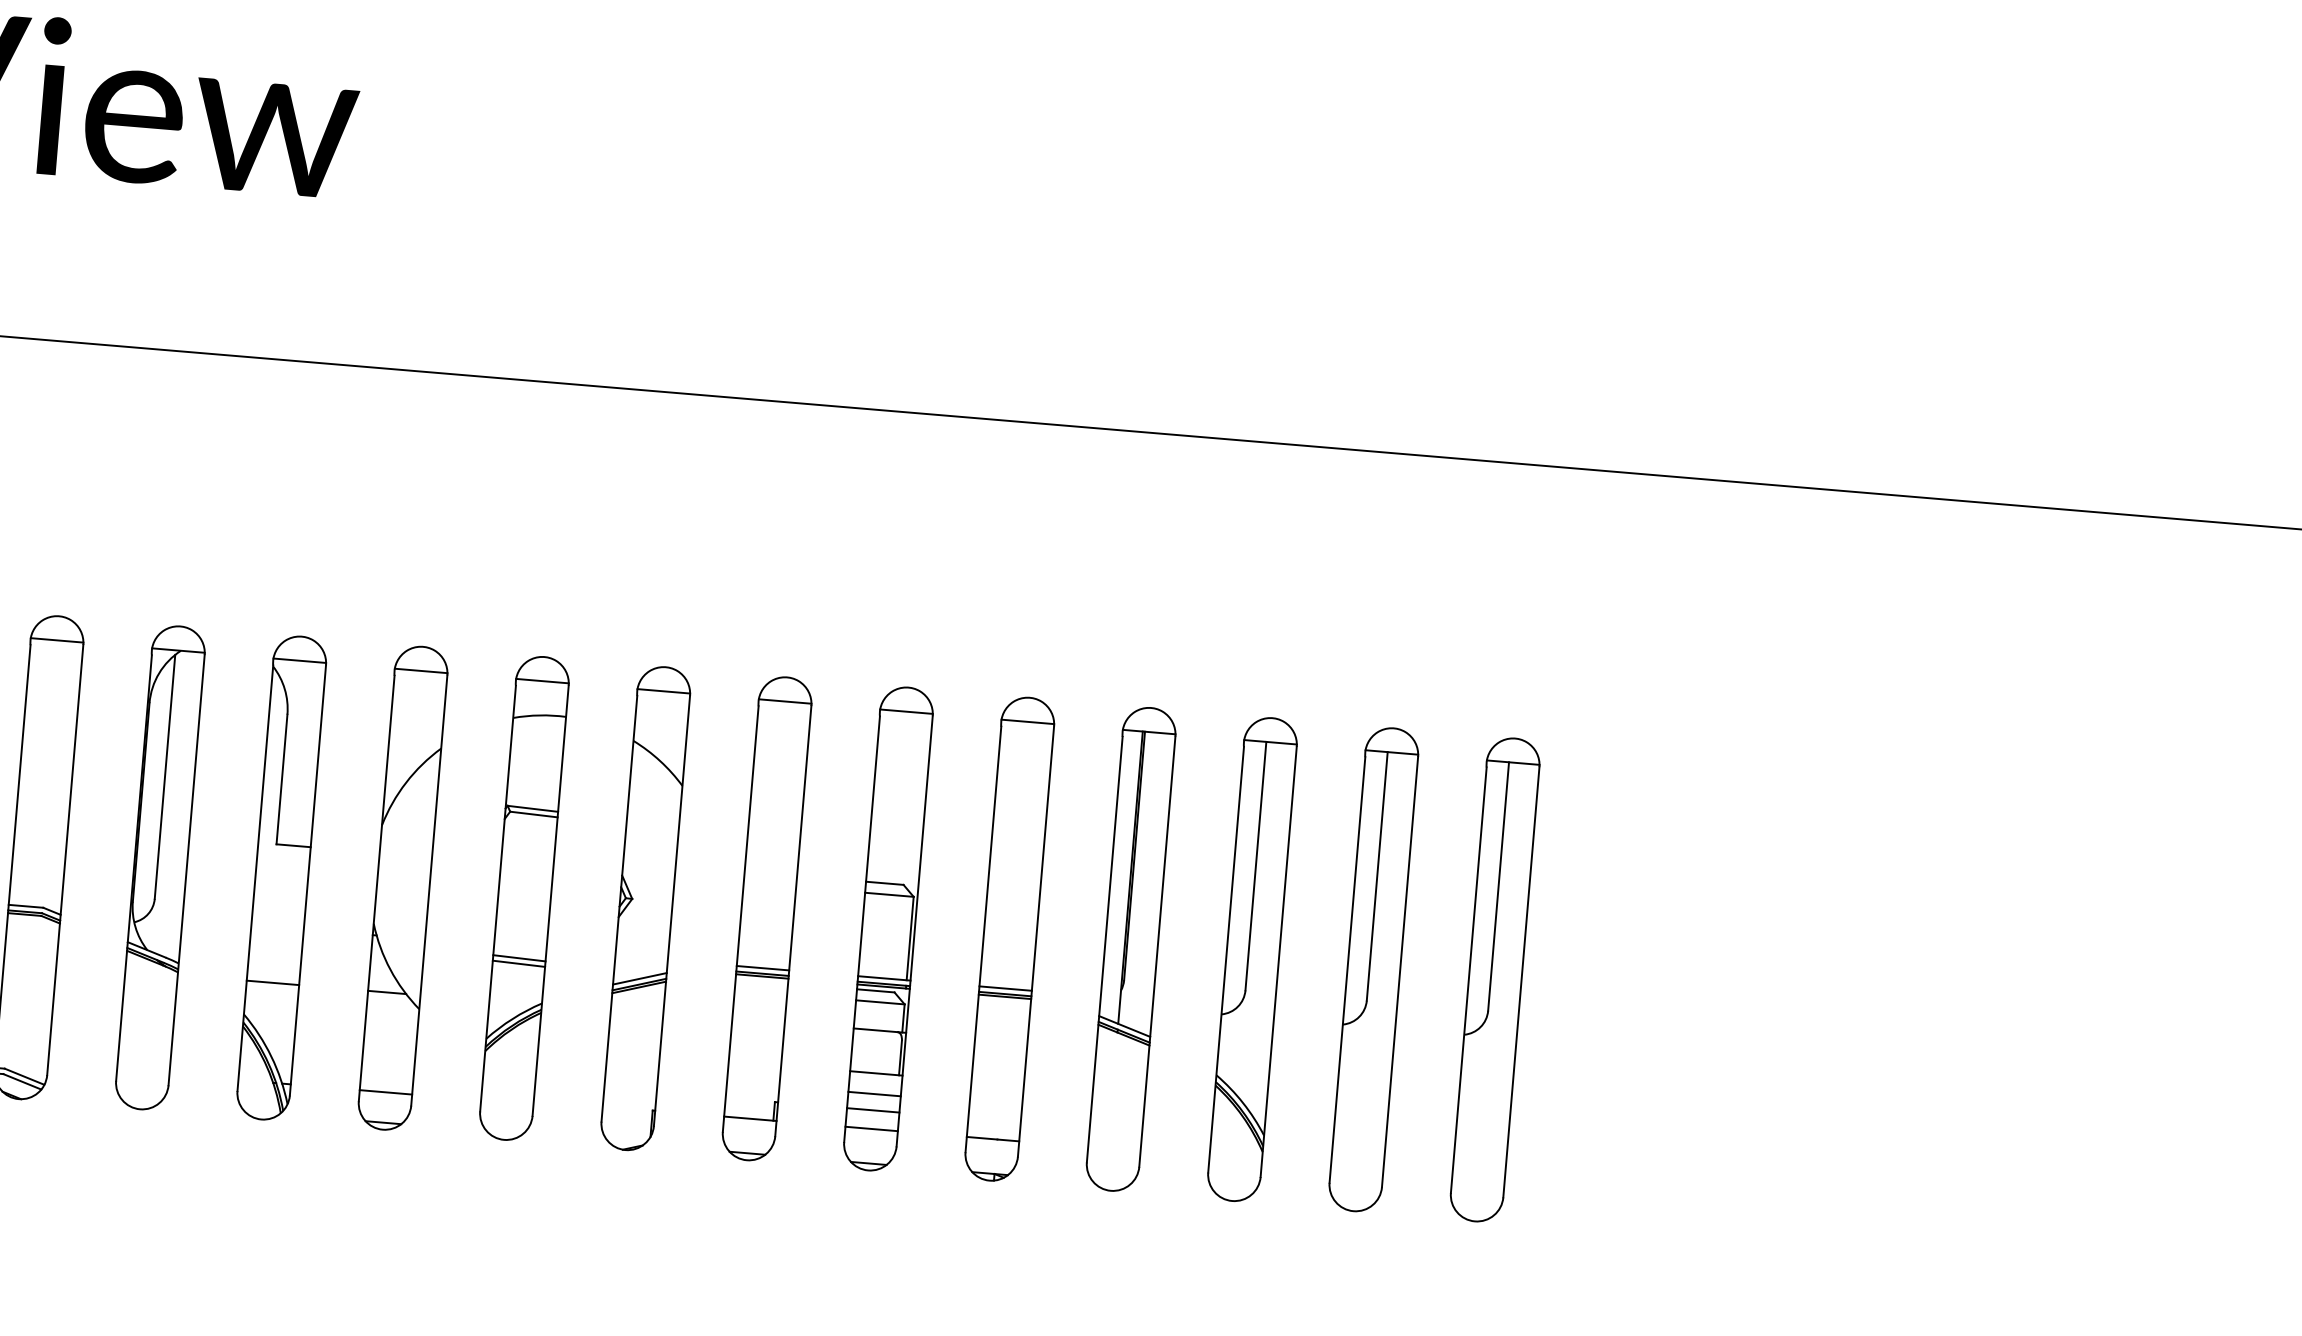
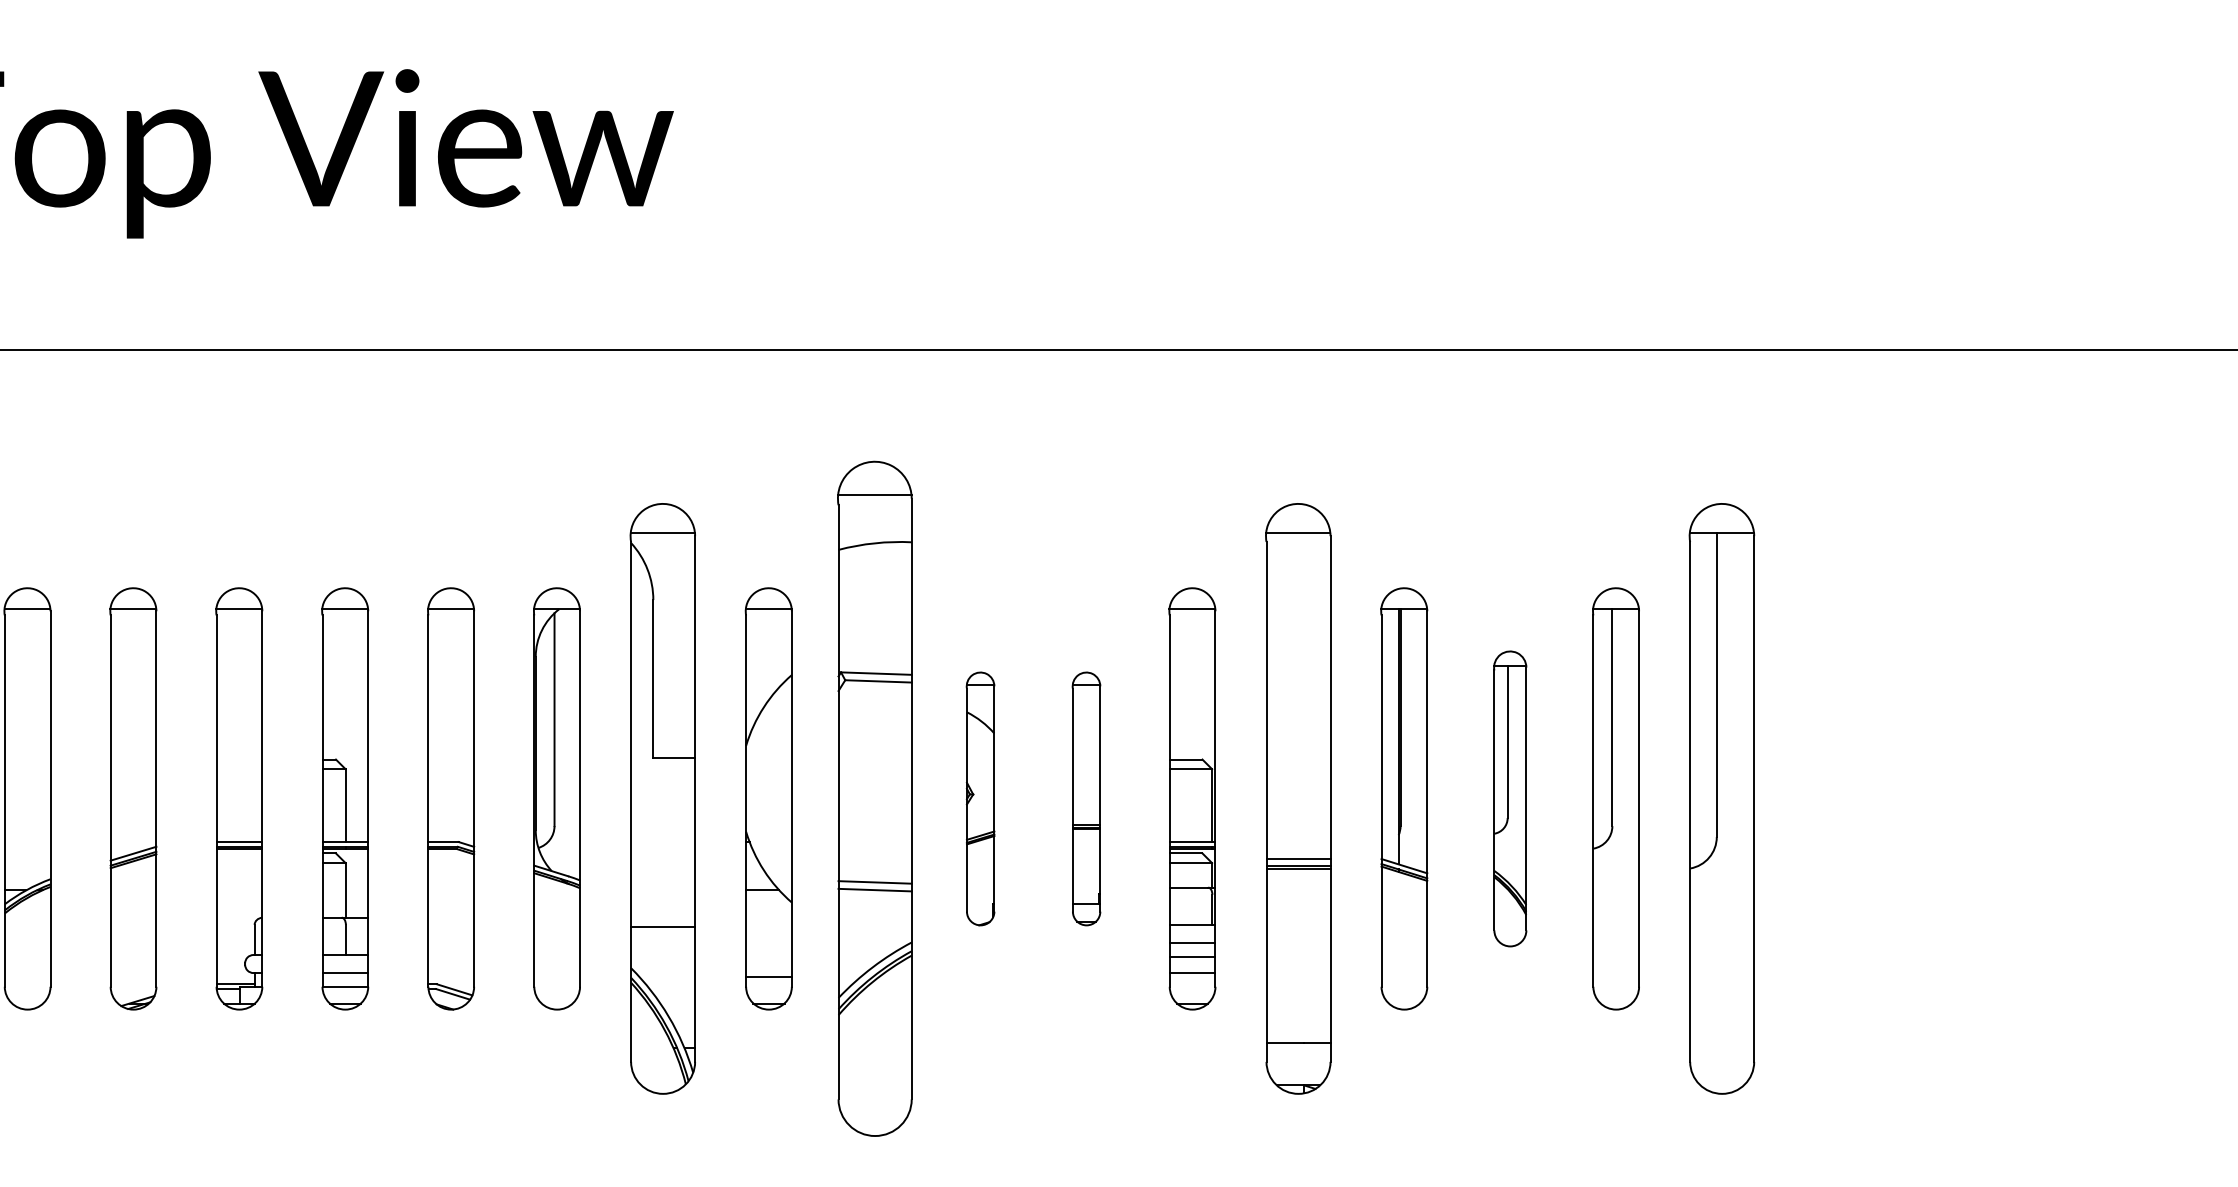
part: (281, 877) -> (662, 798), size x1.4
part: (524, 897) -> (874, 798), size x1.6
part: (645, 908) -> (980, 798), size x0.6
part: (766, 918) -> (1086, 798), size x0.6
part: (1009, 938) -> (1298, 798), size x1.4
part: (1252, 959) -> (1510, 798), size x0.7
part: (1494, 979) -> (1721, 798), size x1.4

